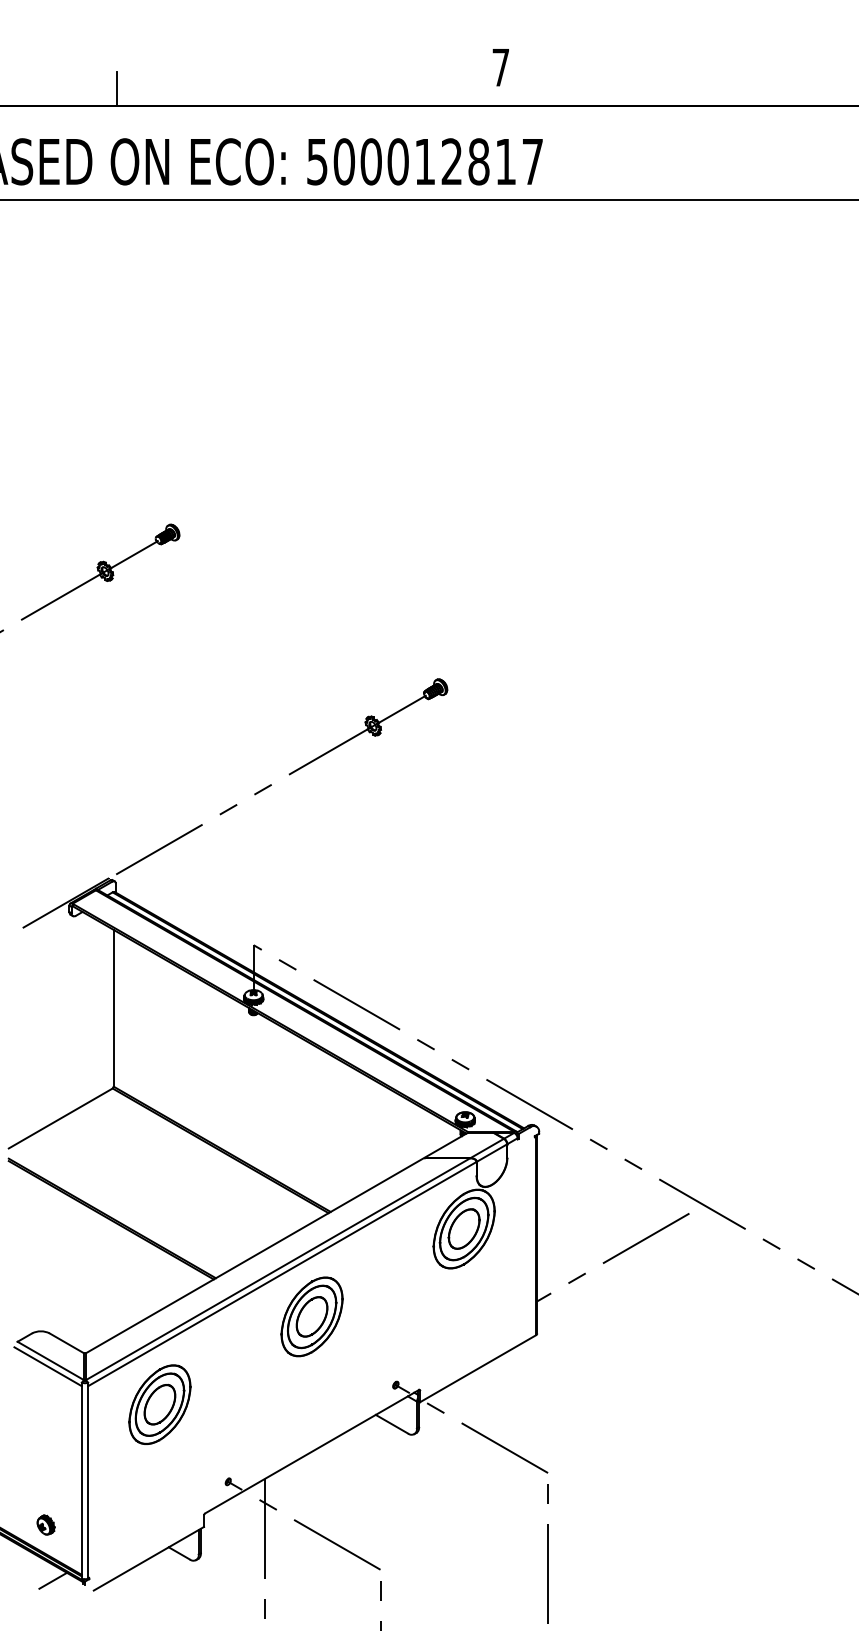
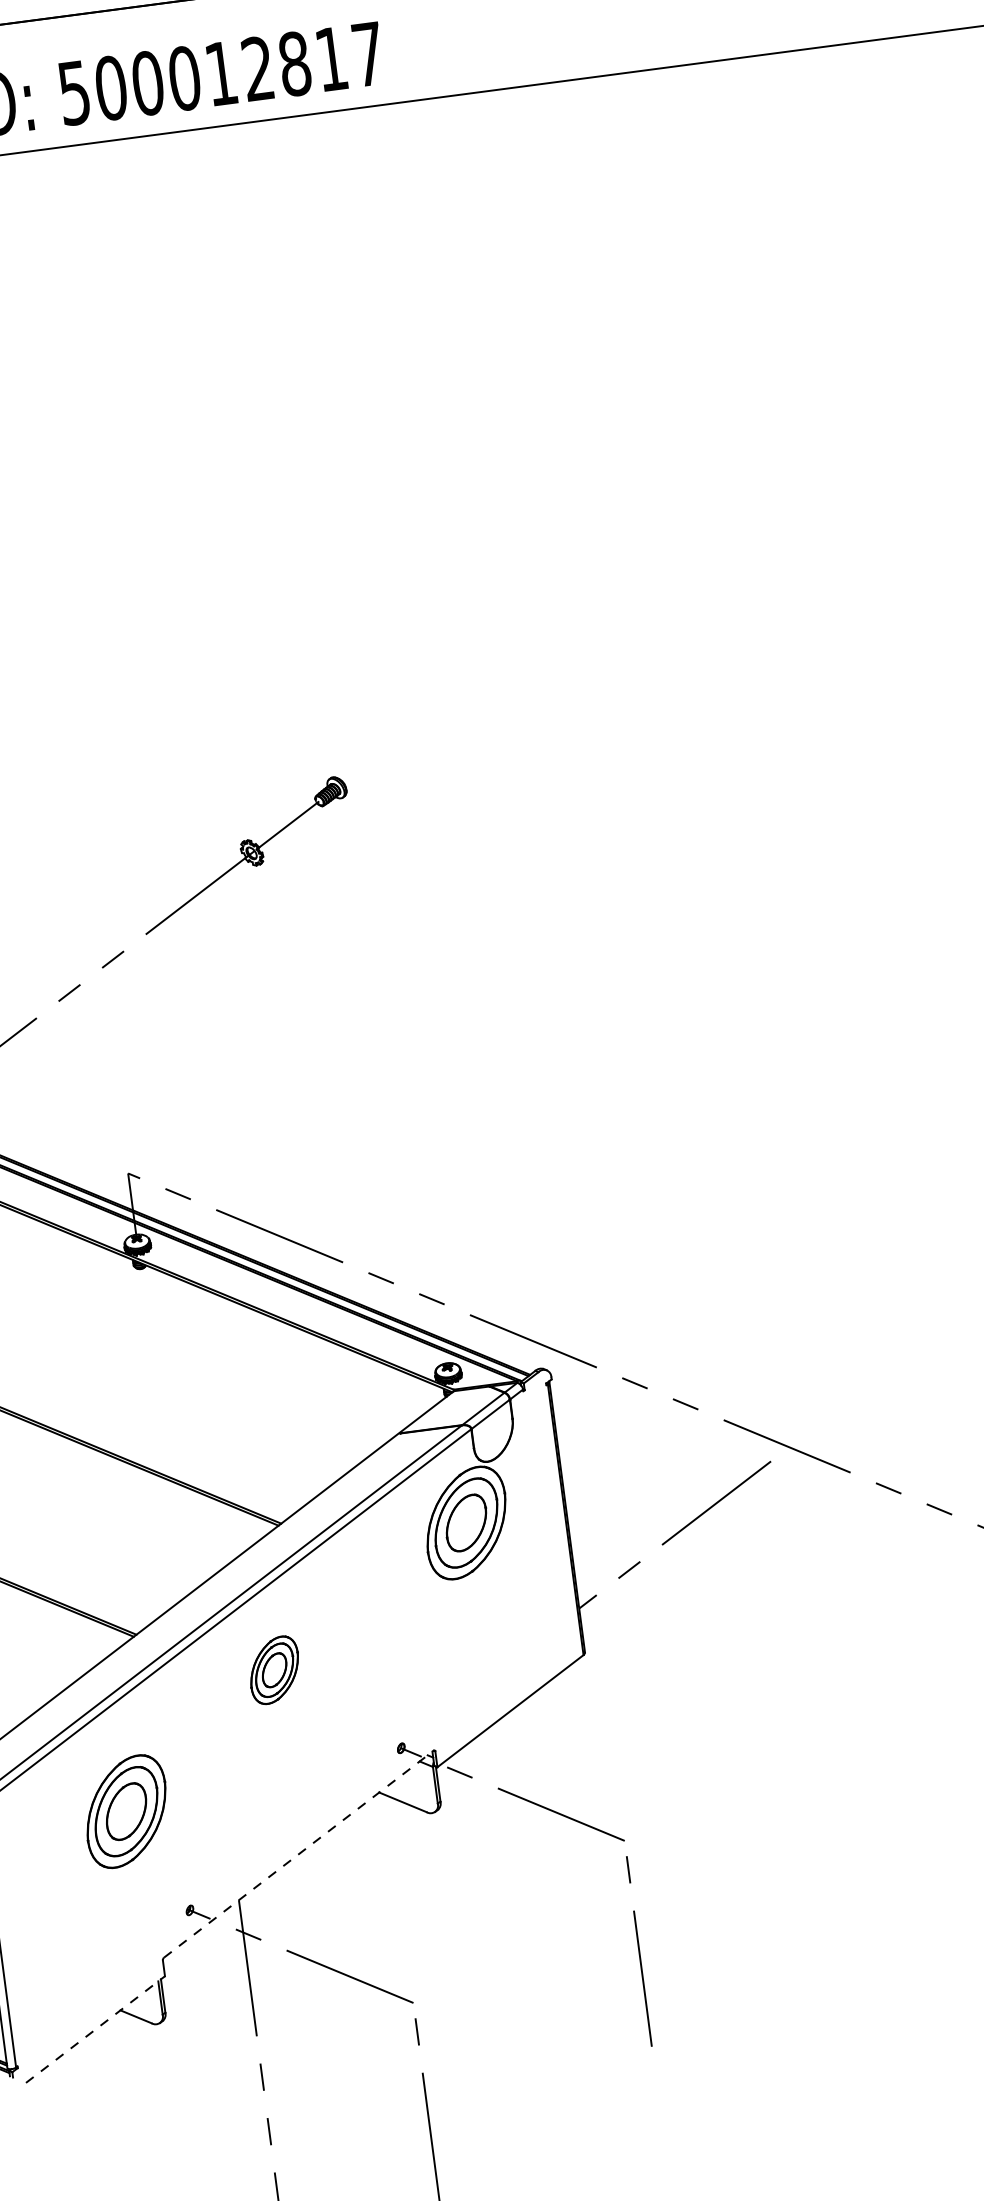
part: (311, 1316) -> (273, 1669), size x0.6
part: (159, 1404) -> (125, 1811), moved
line: (312, 1451) -> (299, 1853), solid -> dashed
line: (148, 1558) -> (94, 2029), solid -> dashed

